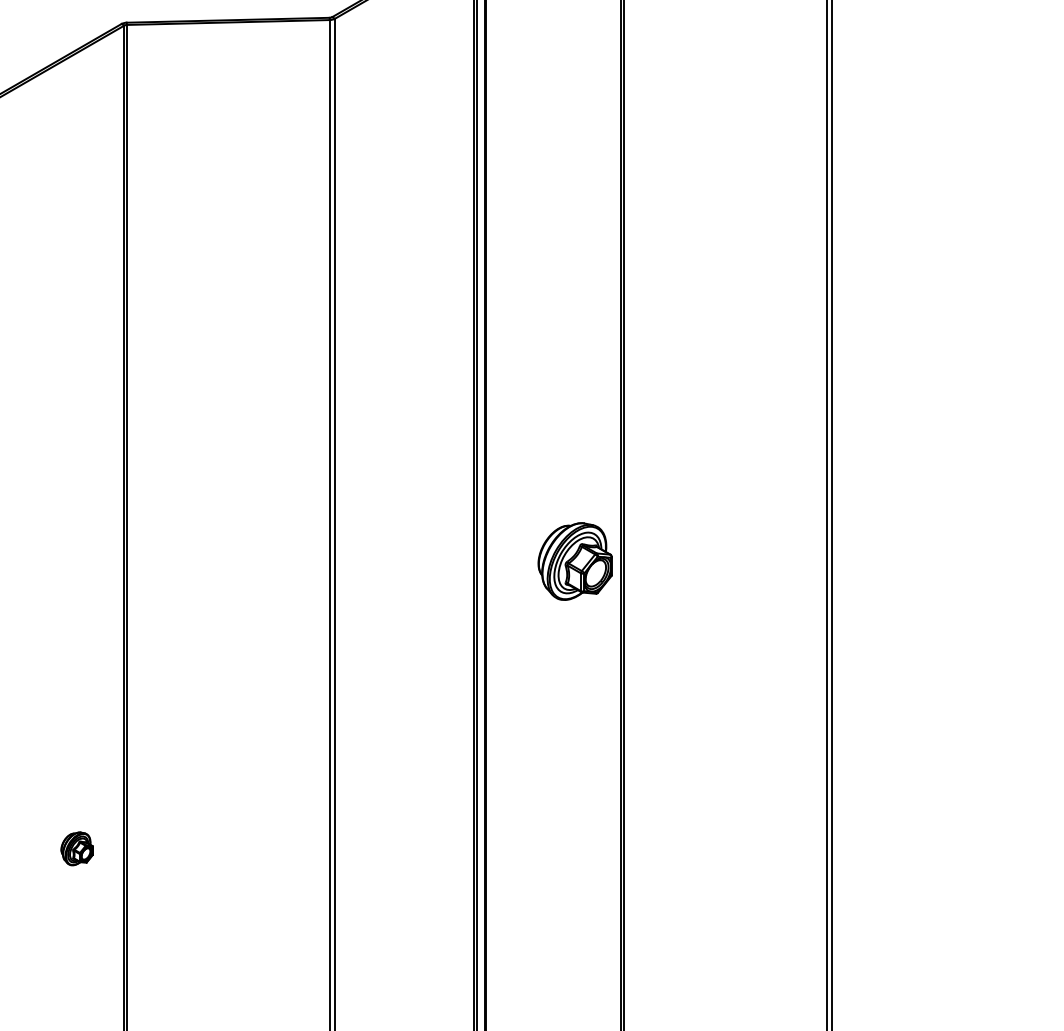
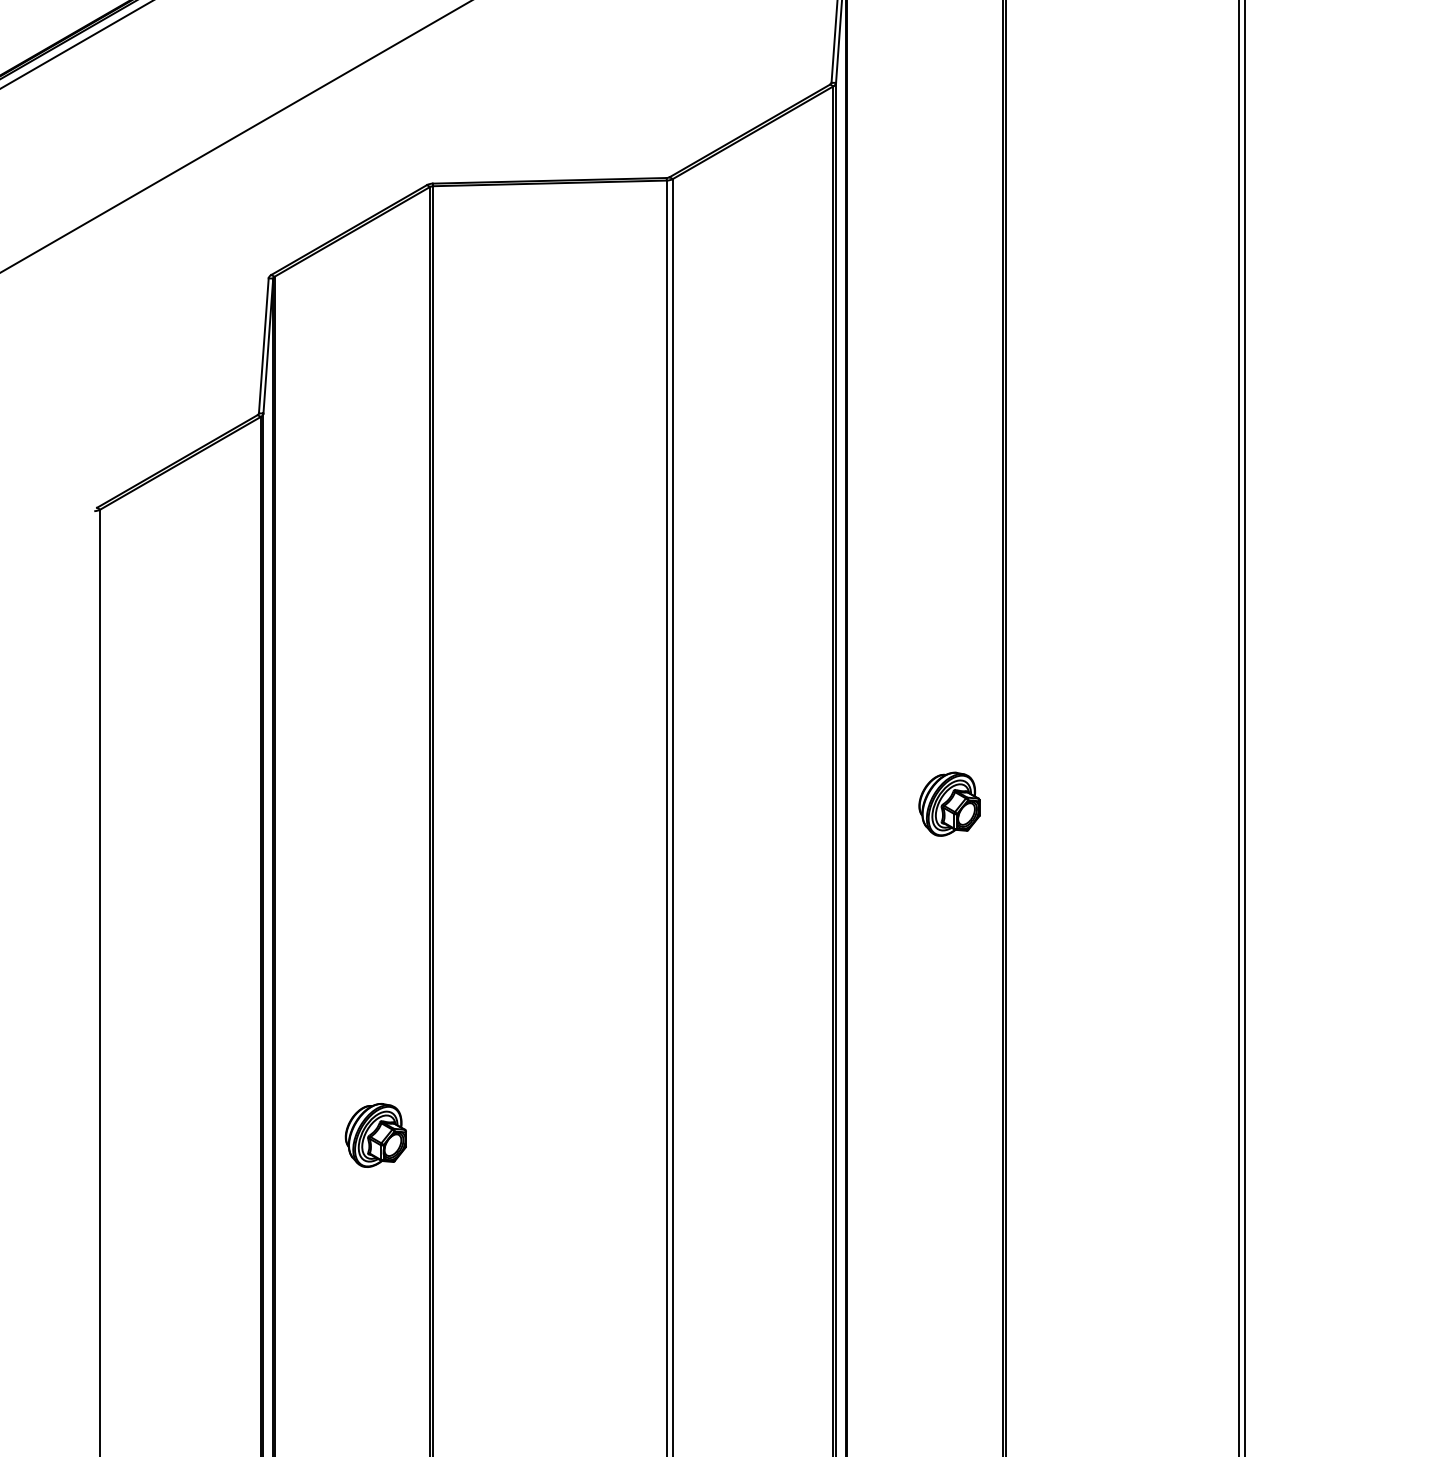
part: (575, 560) -> (949, 803), size x0.71
part: (76, 848) -> (375, 1135), size x1.67

